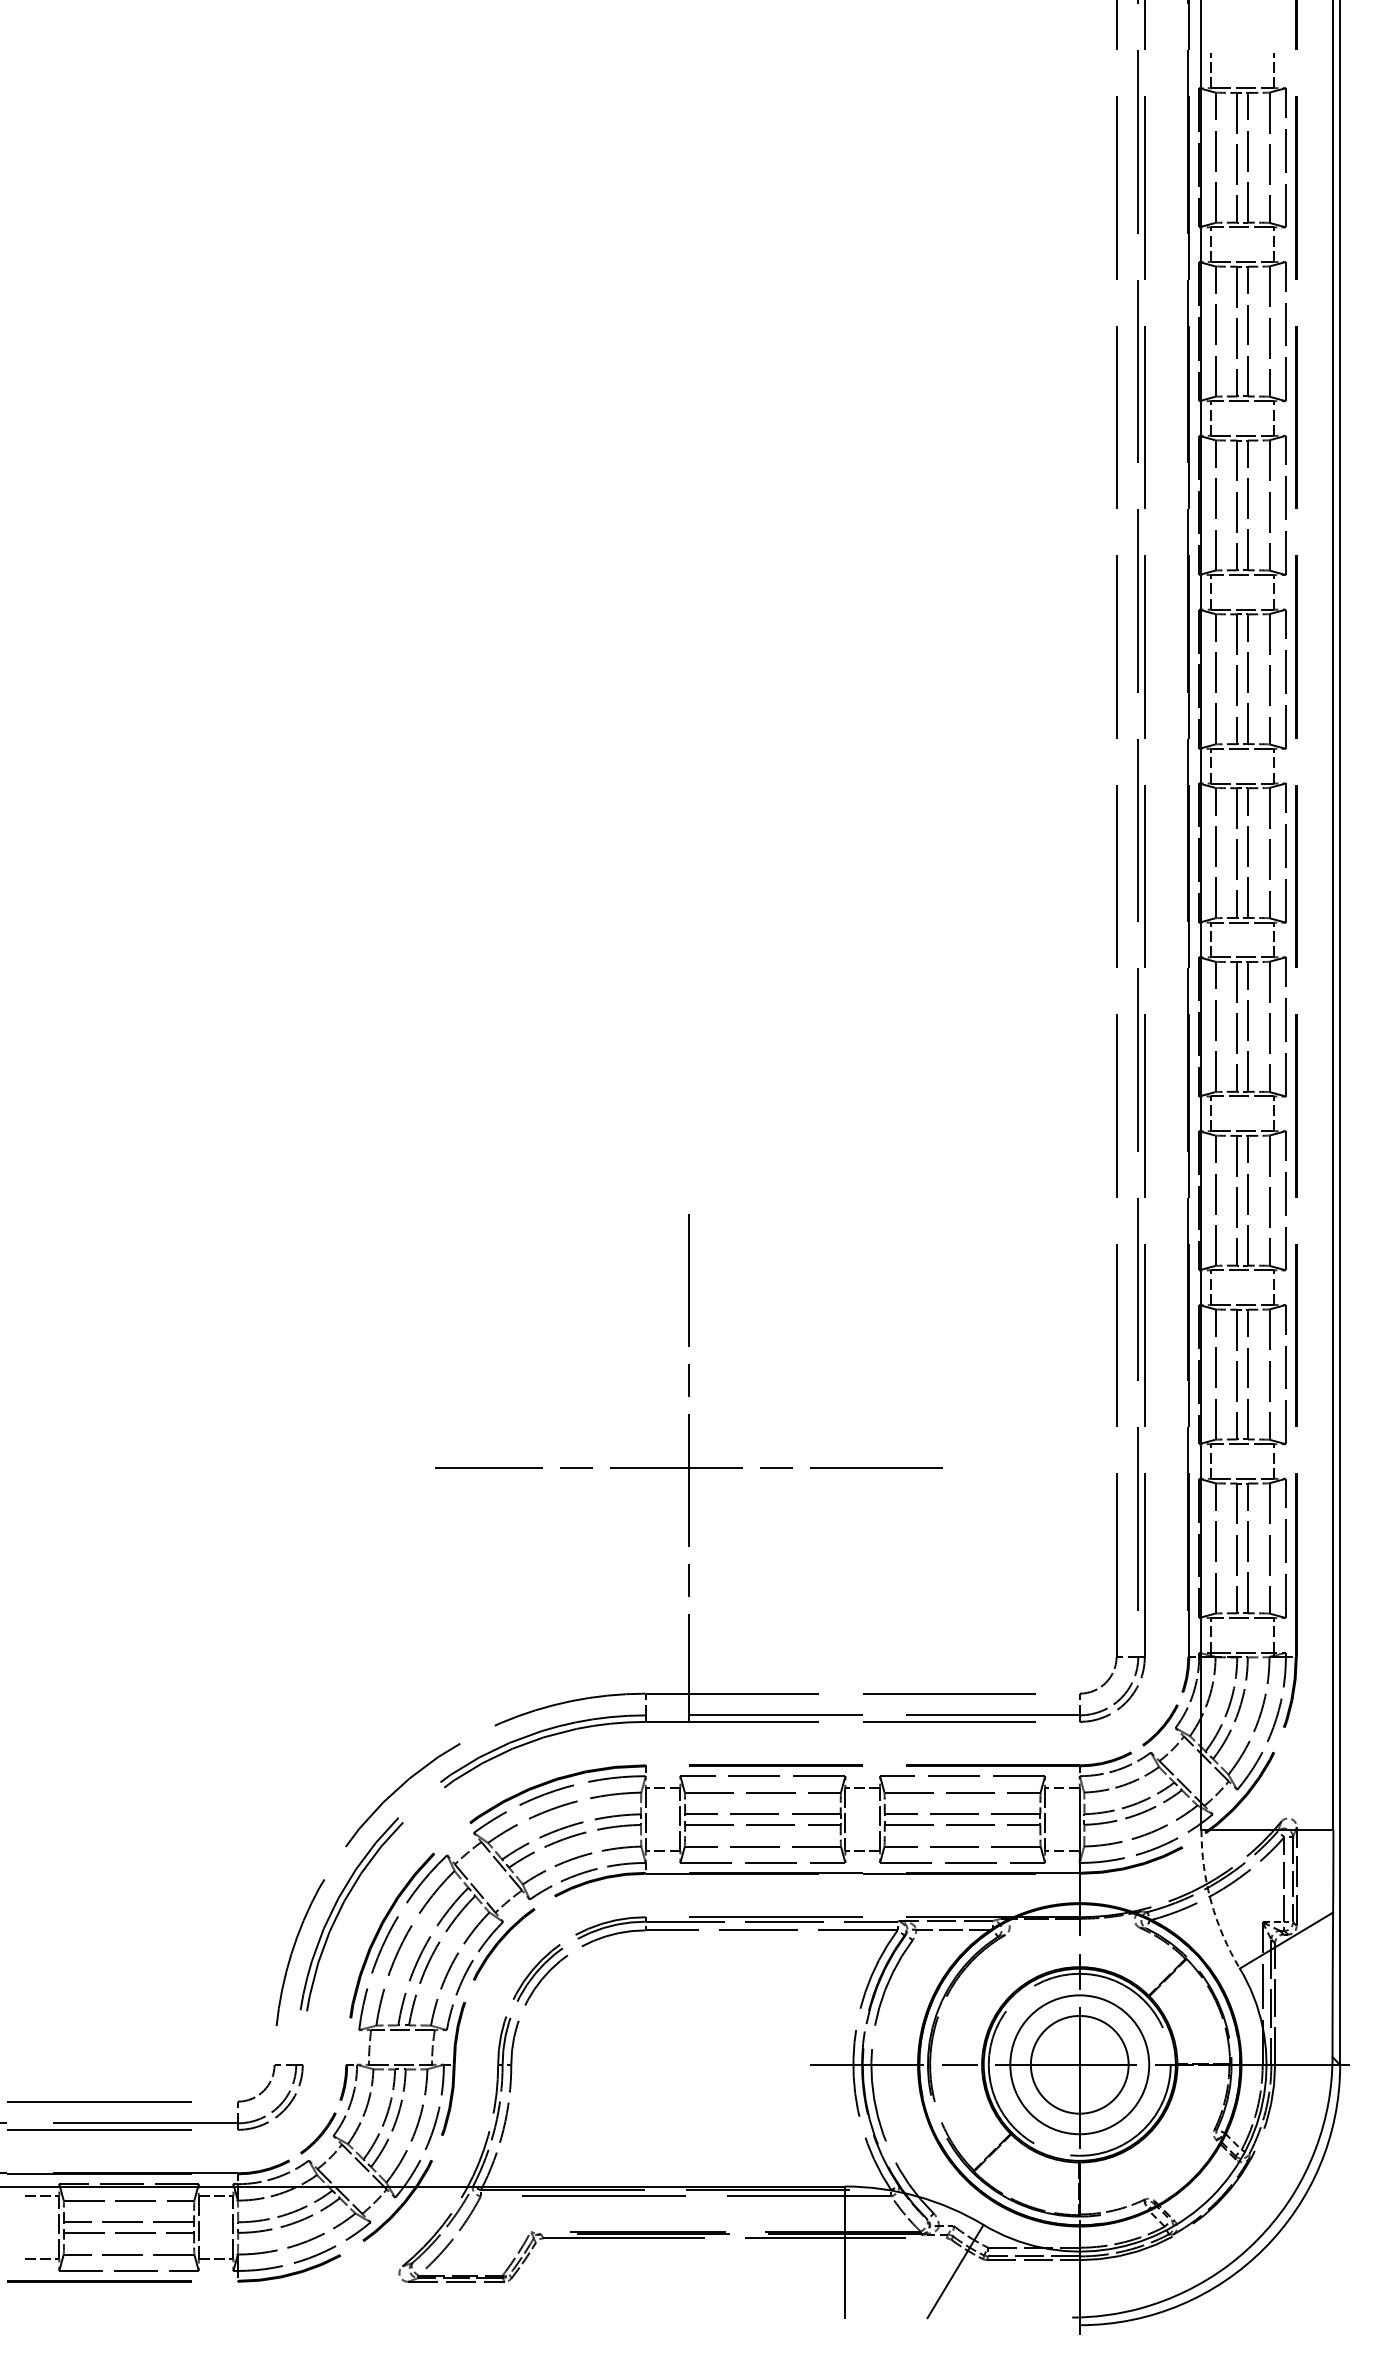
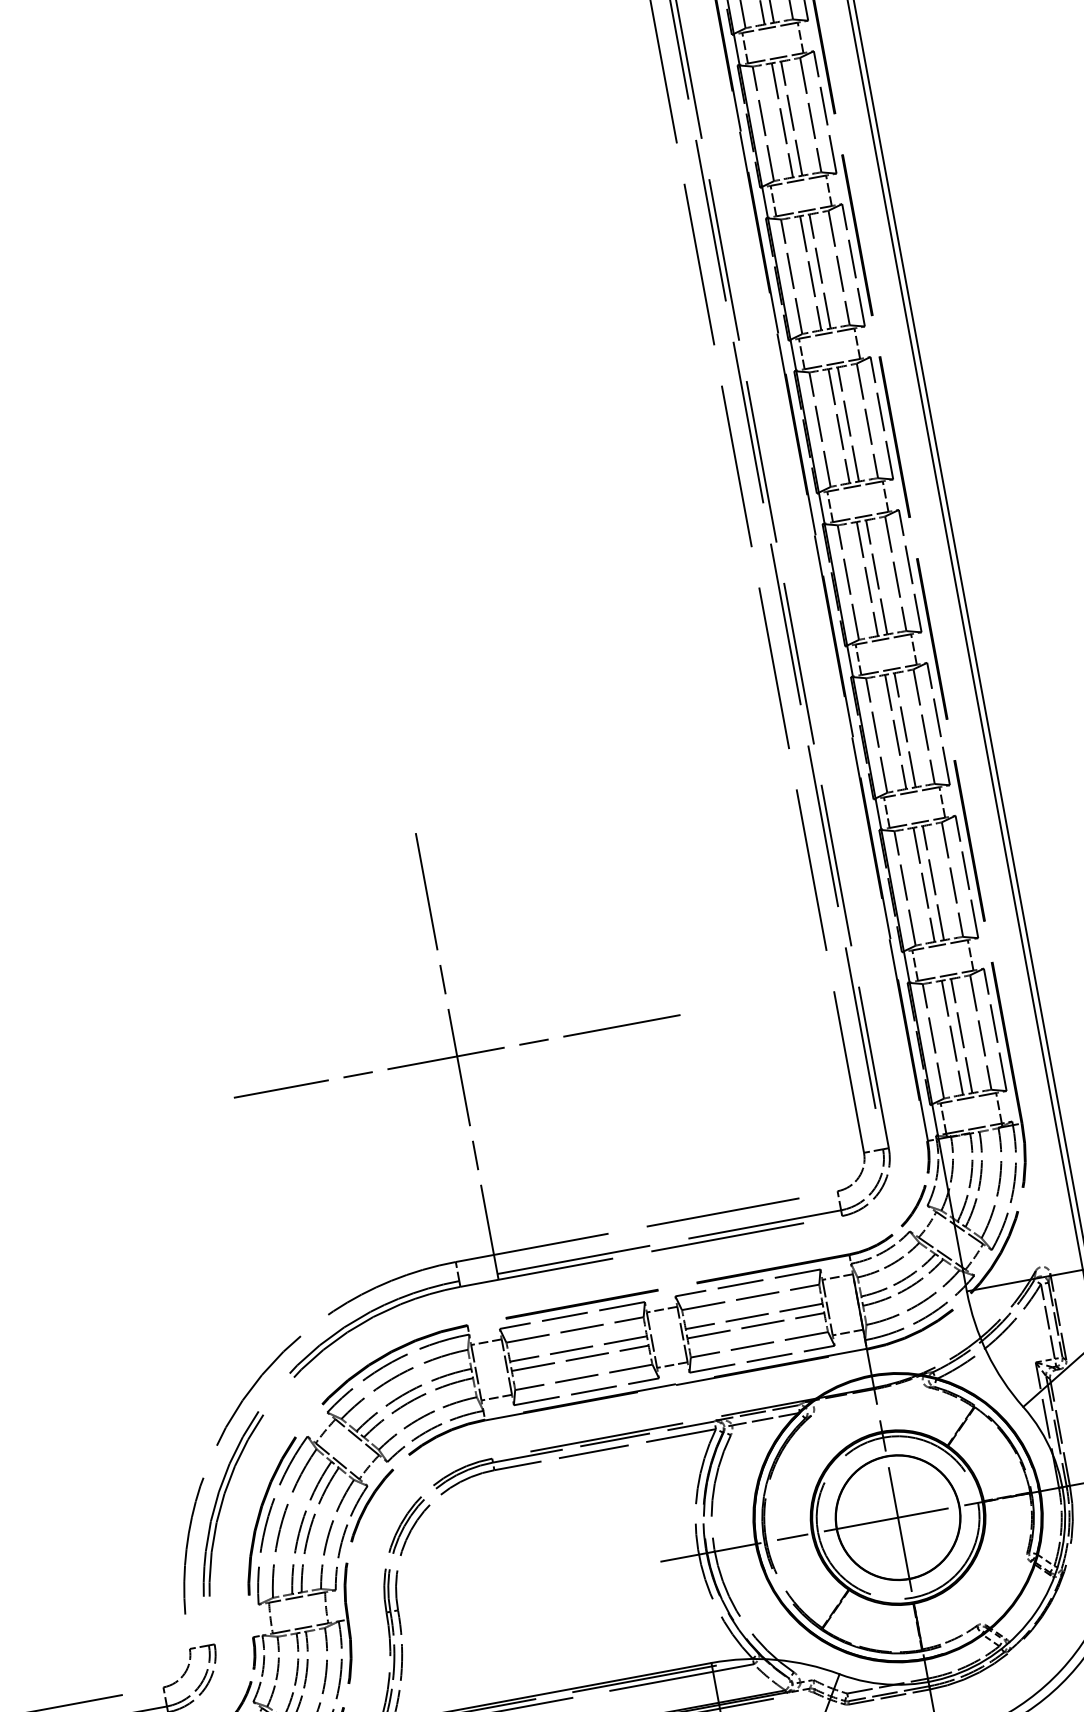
arc: (1211, 1901) -> (987, 1352), dashed -> solid
circle: (1079, 2064) -> (897, 1517), size x1.43

